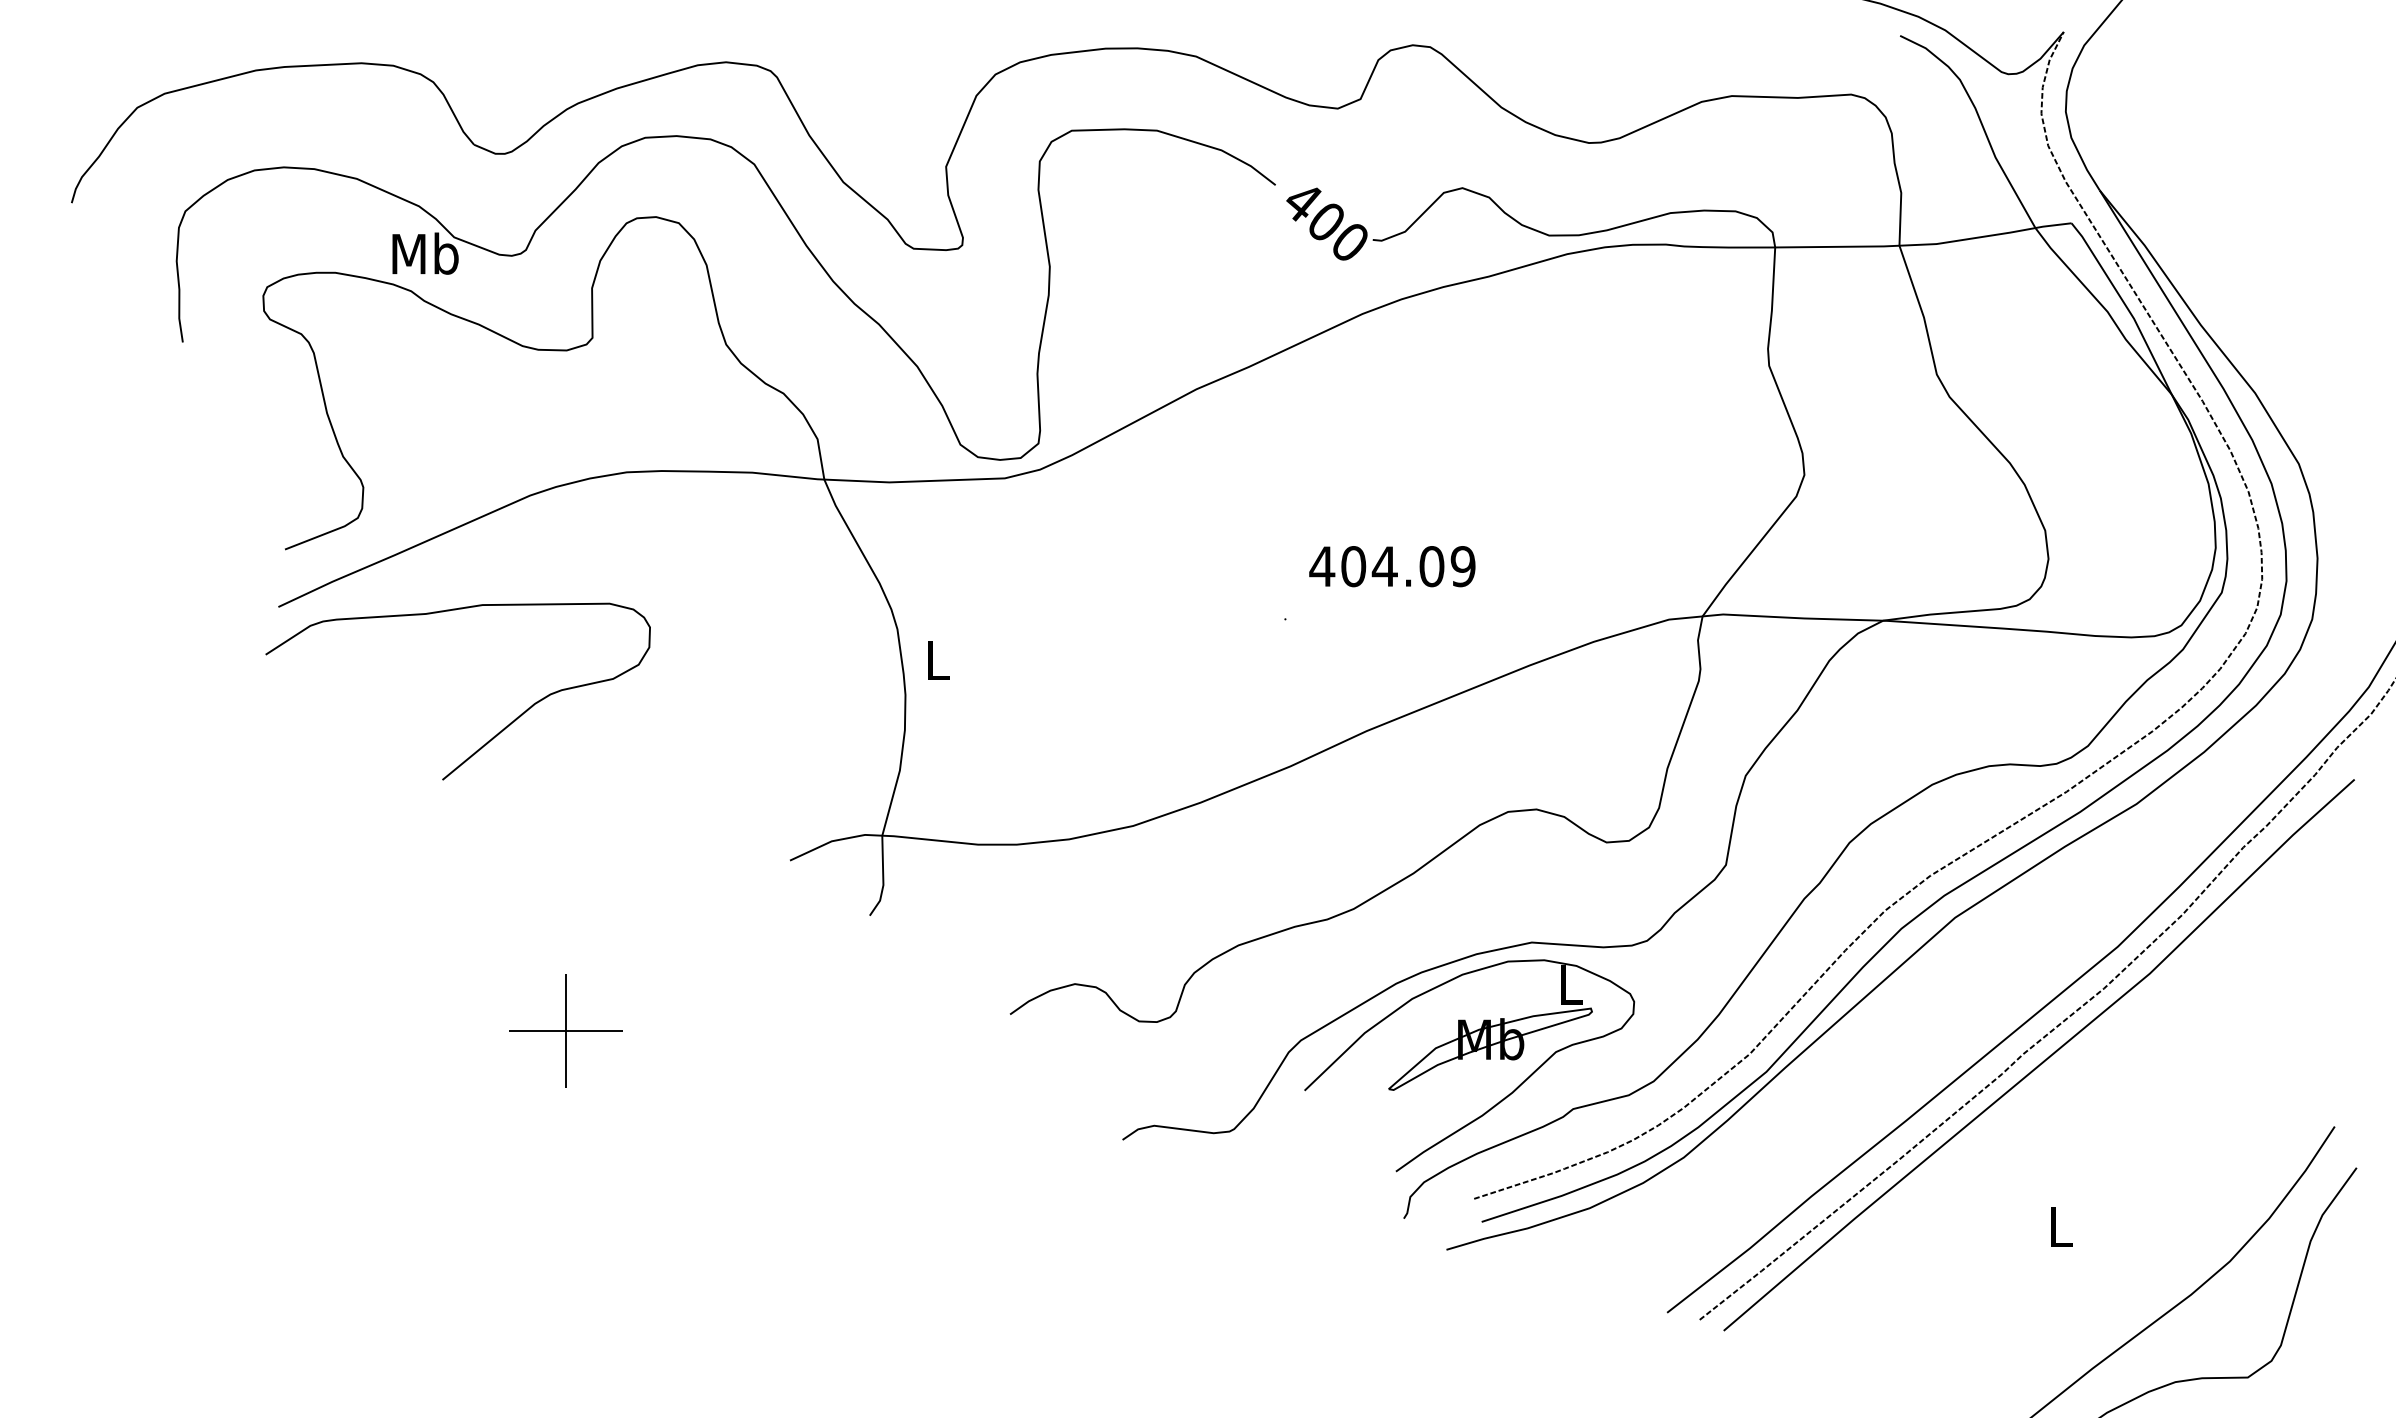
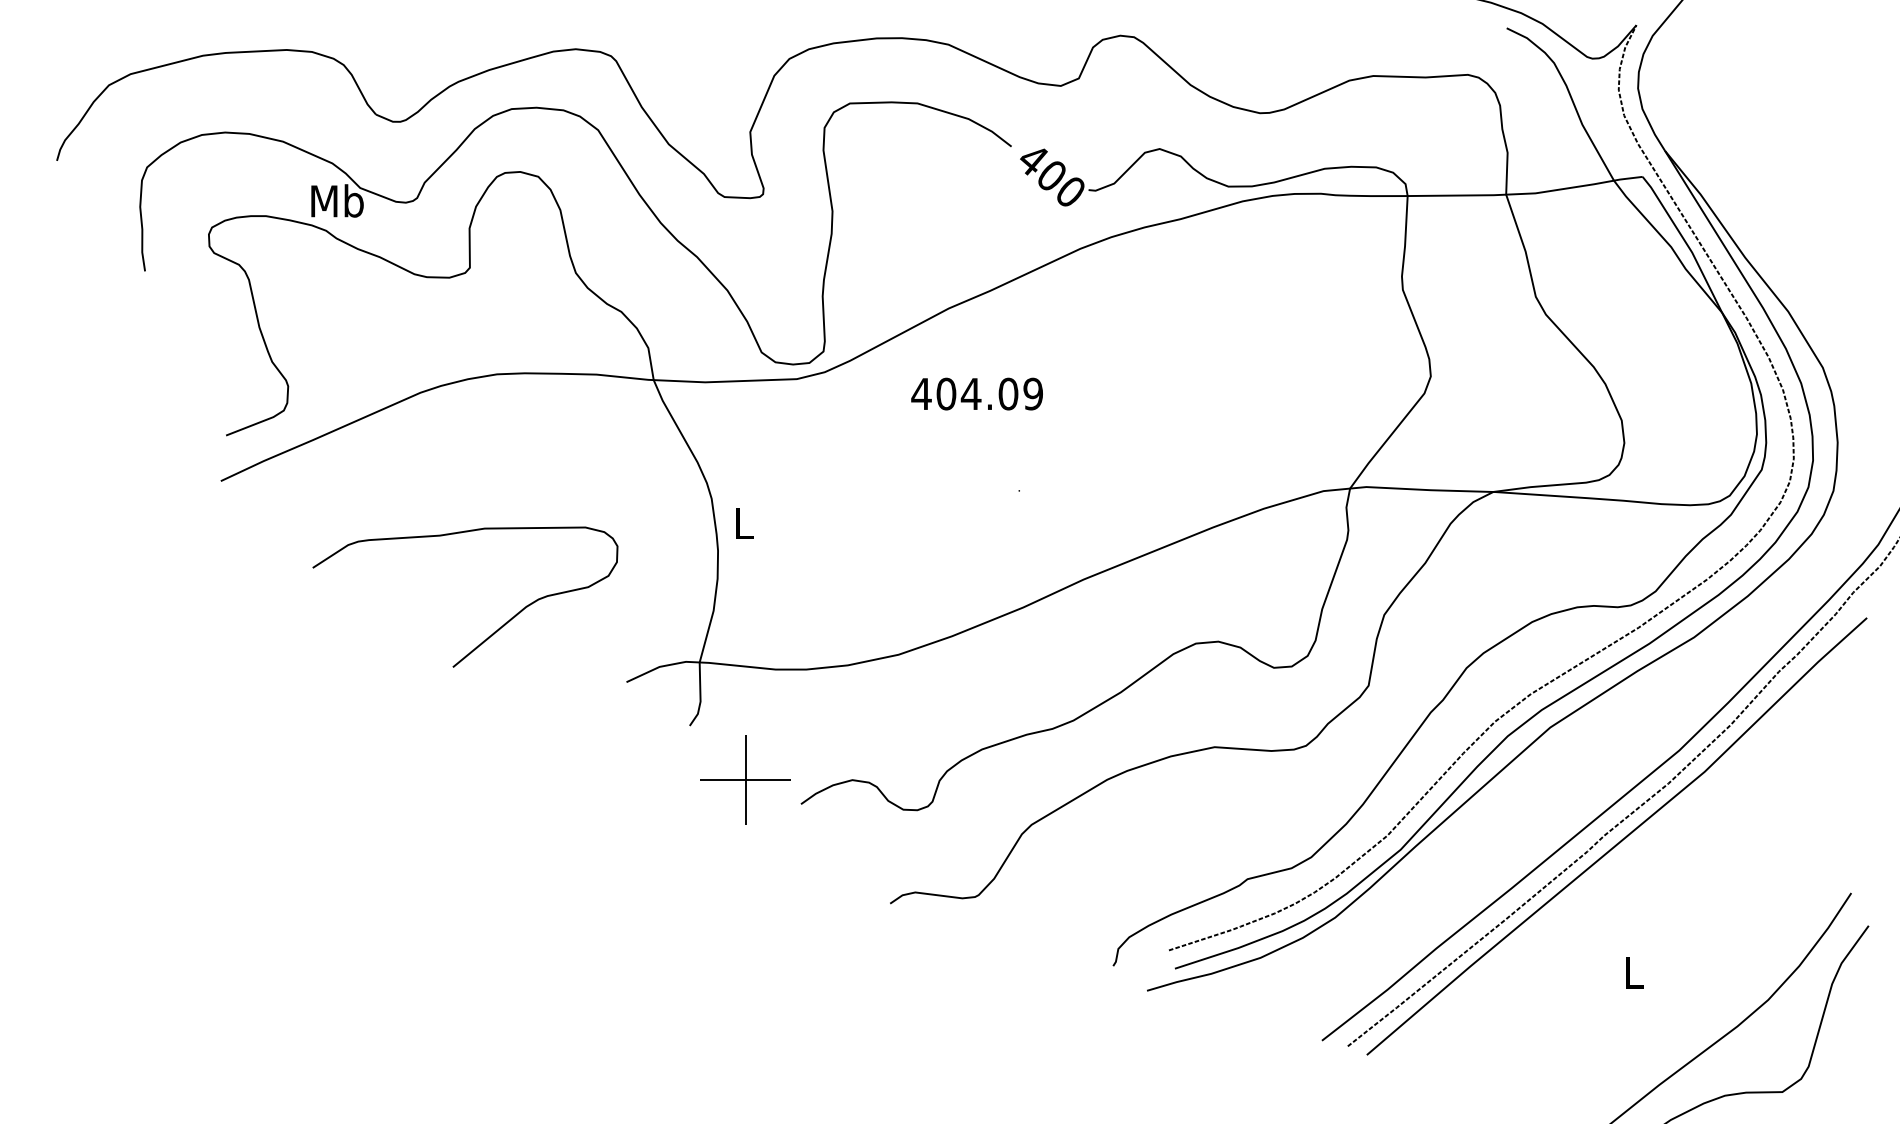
text: (1391, 565) -> (976, 393), moved
curve: (494, 734) -> (494, 631), moved
part: (565, 1029) -> (745, 779), moved
part: (1462, 1058) -> (1159, 839), removed

